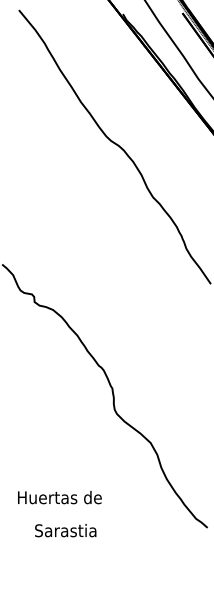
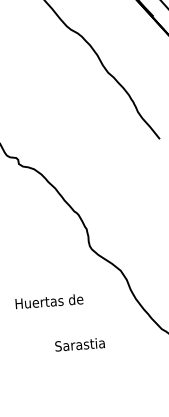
text: (59, 497) -> (49, 301), moved
text: (65, 530) -> (79, 344), moved

